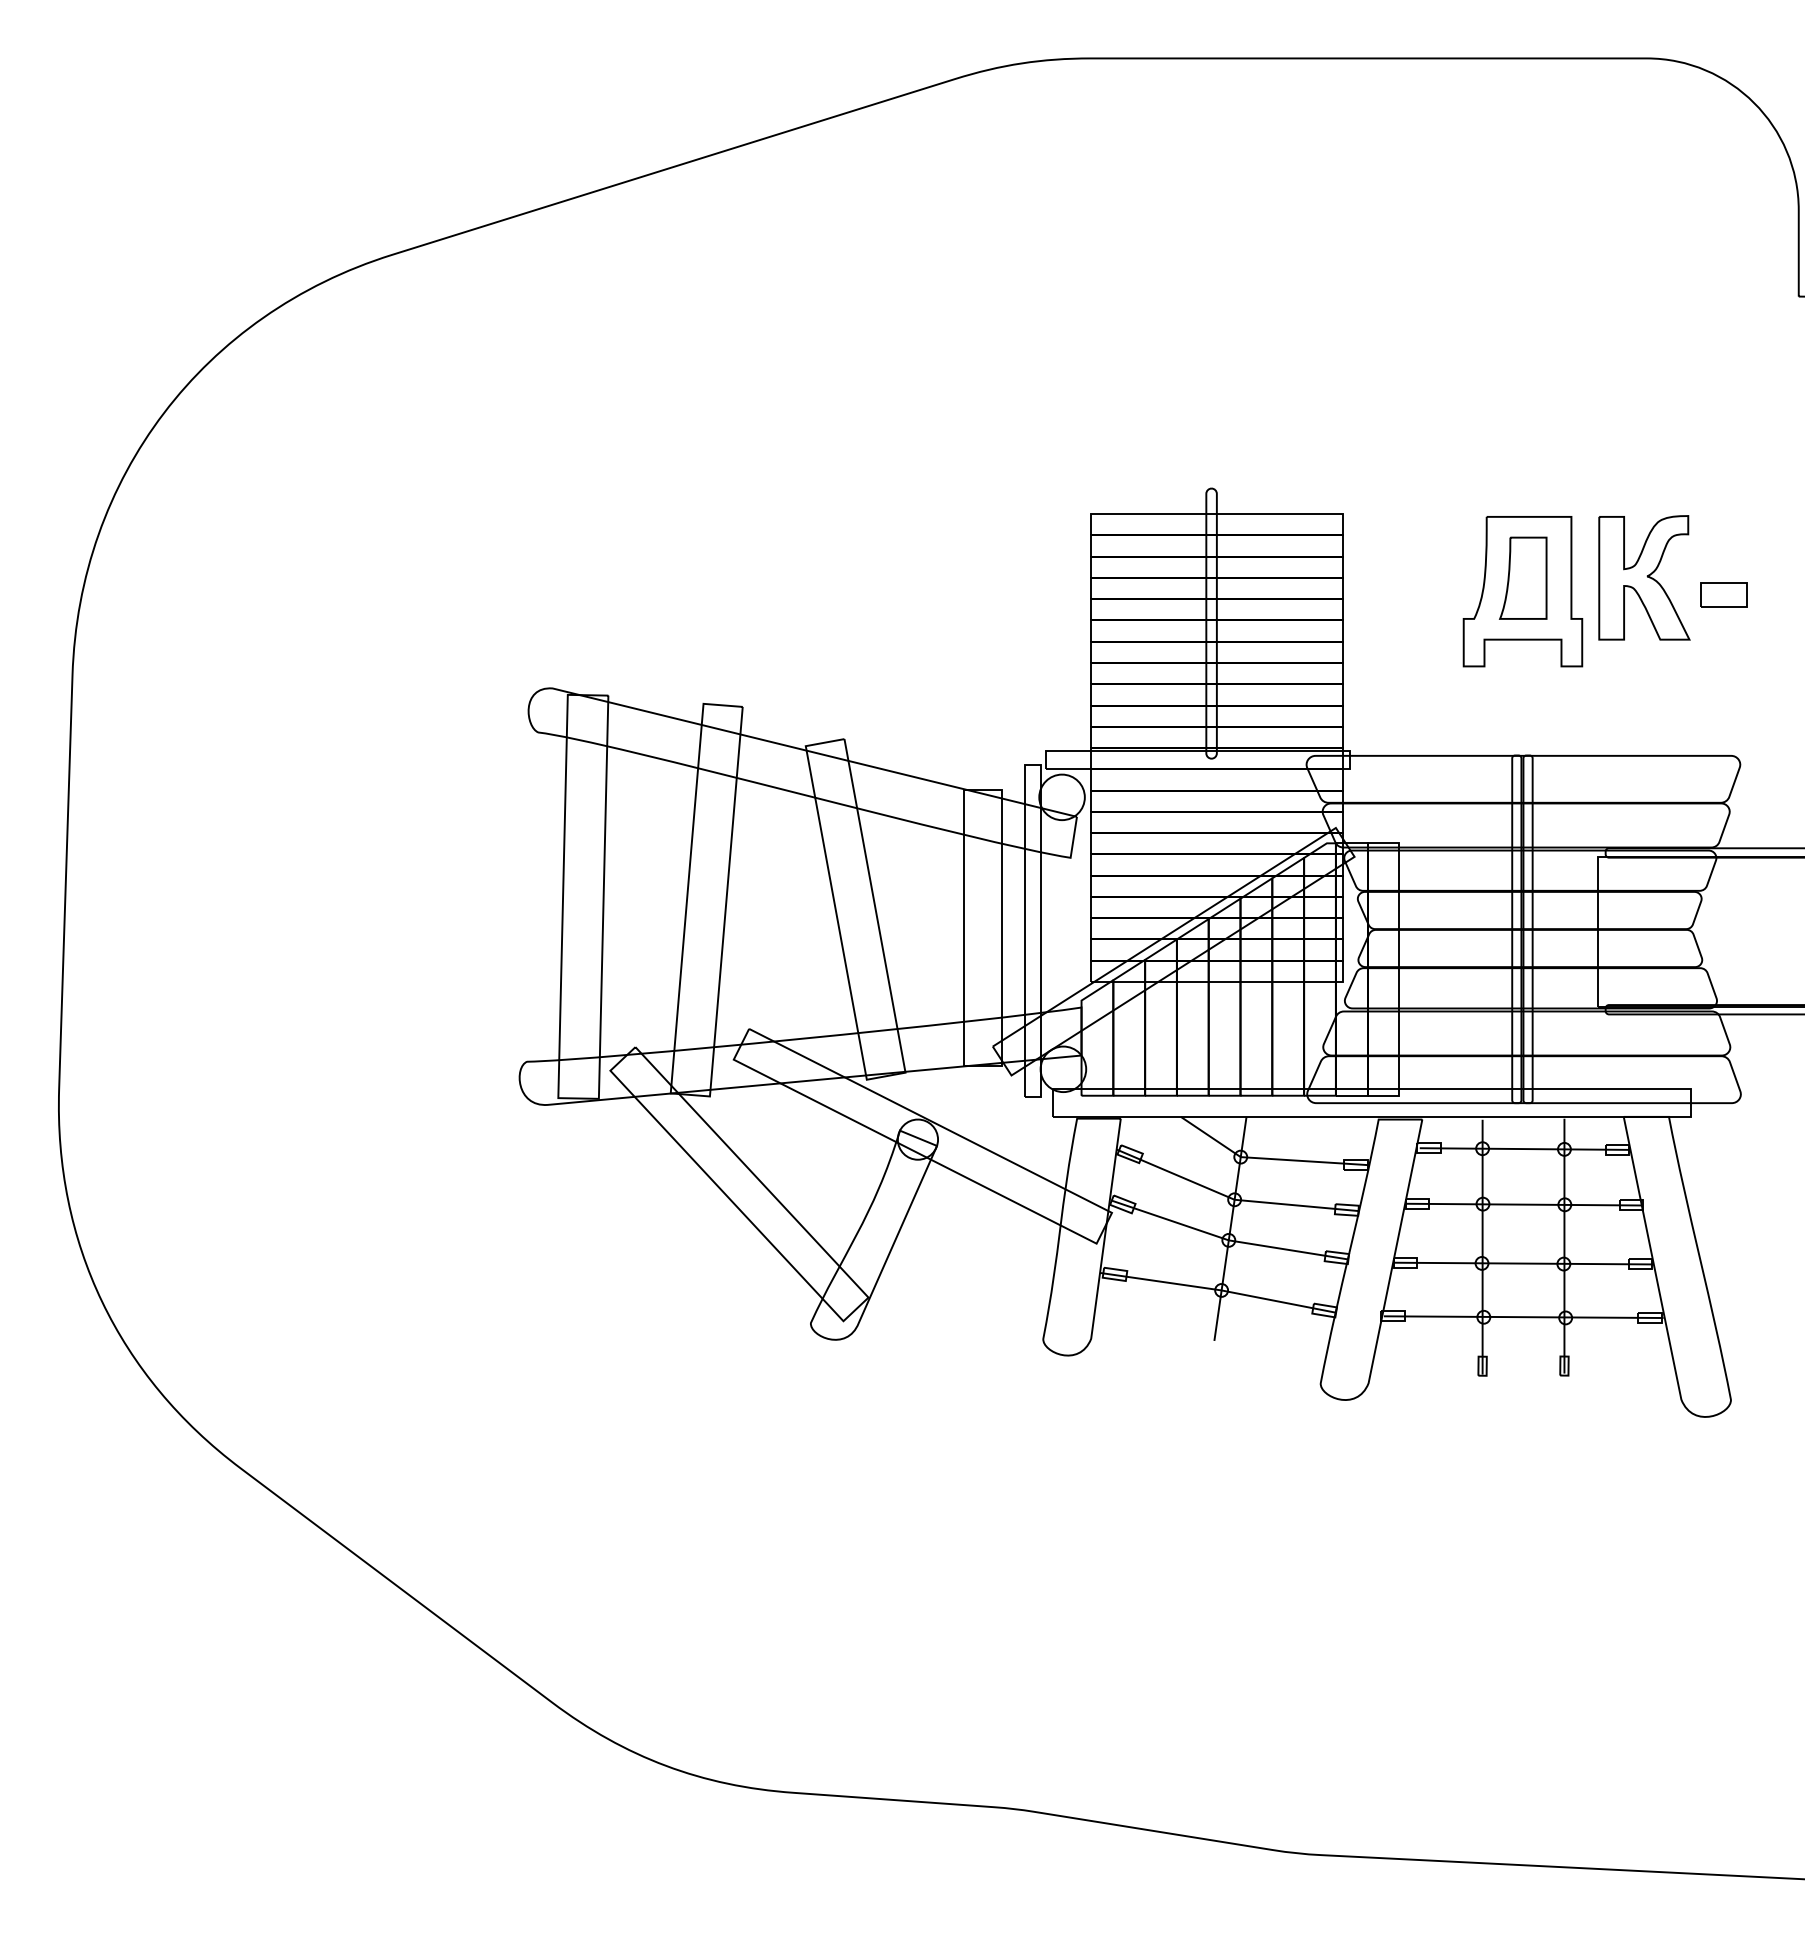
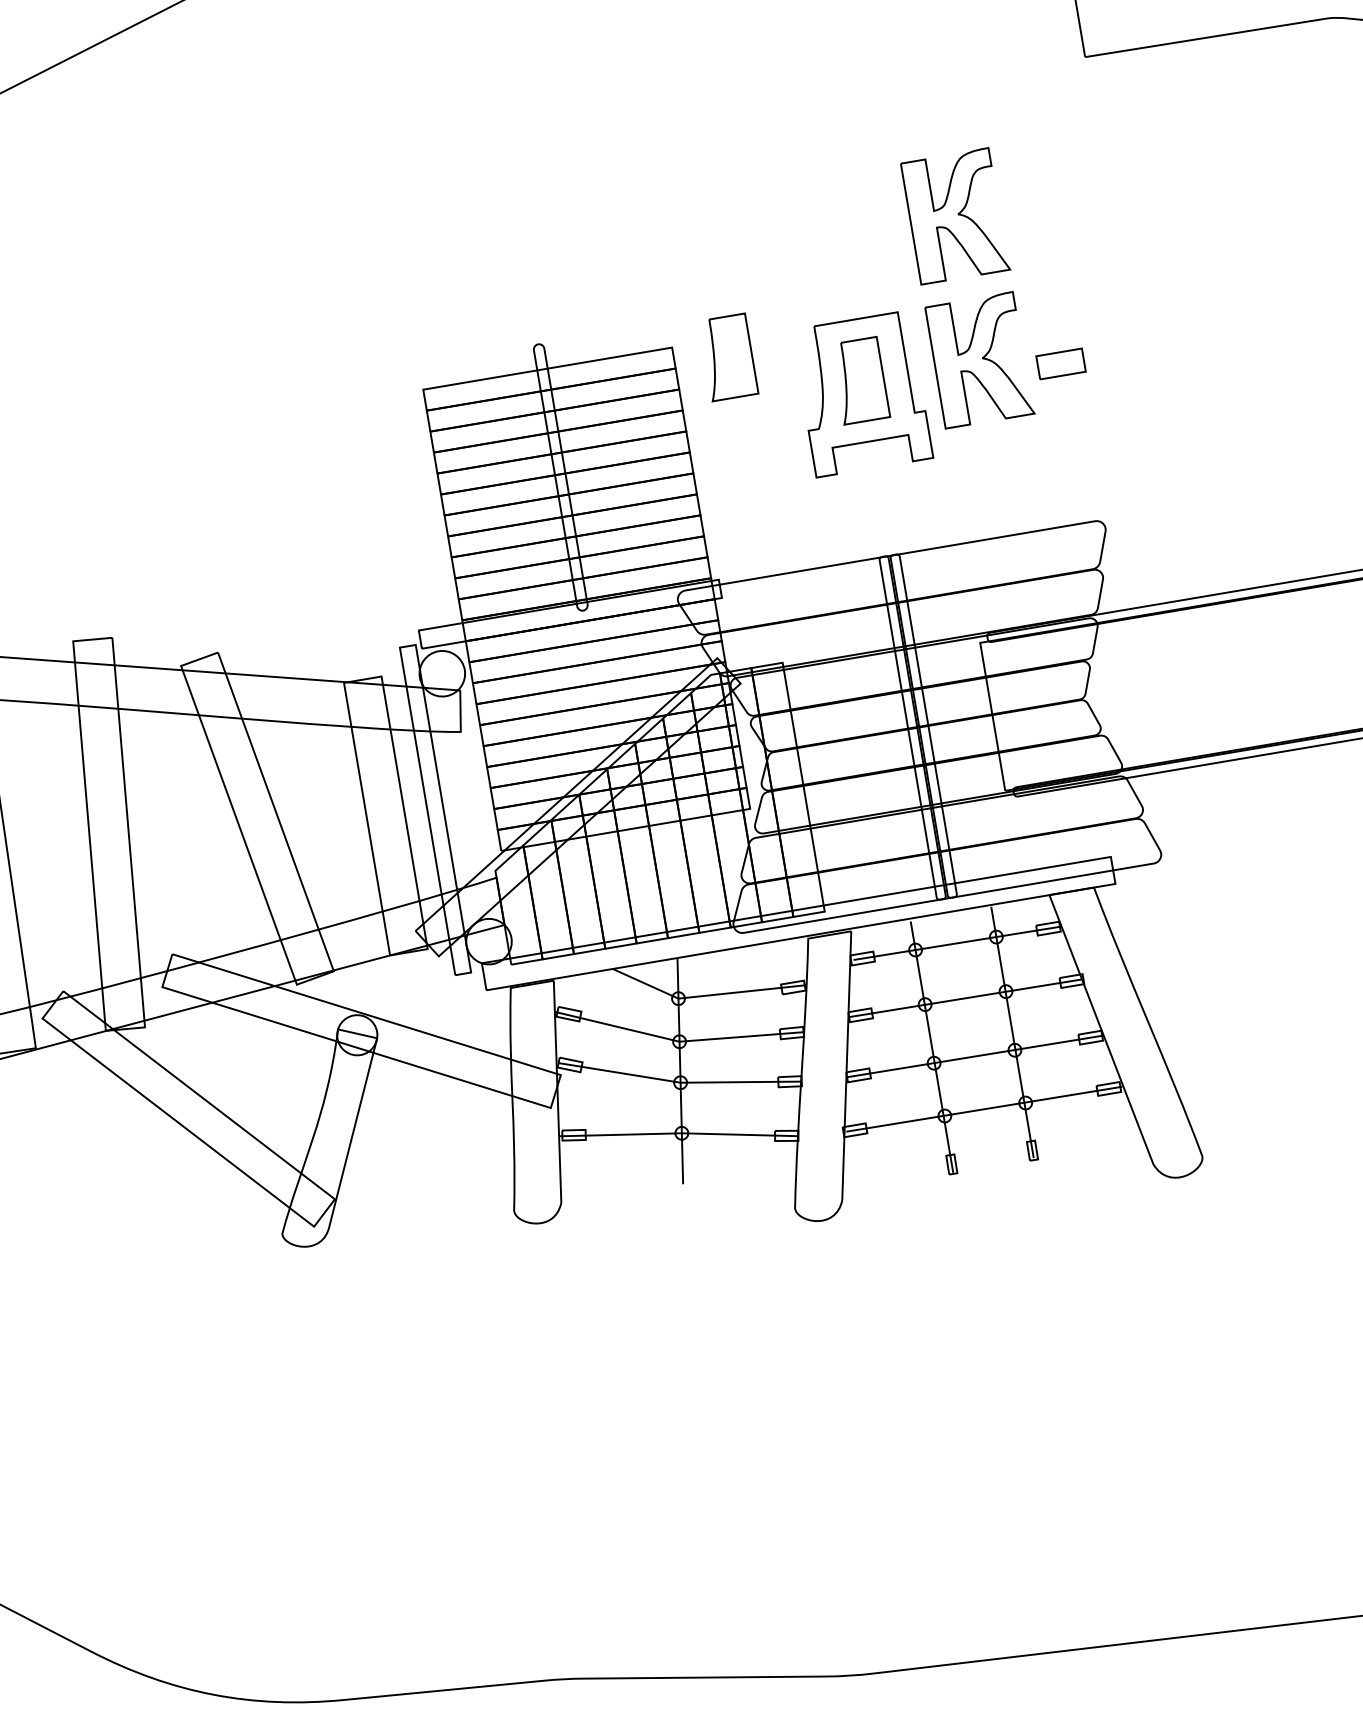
part: (1644, 431) -> (955, 215), added
part: (1397, 532) -> (728, 356), added

